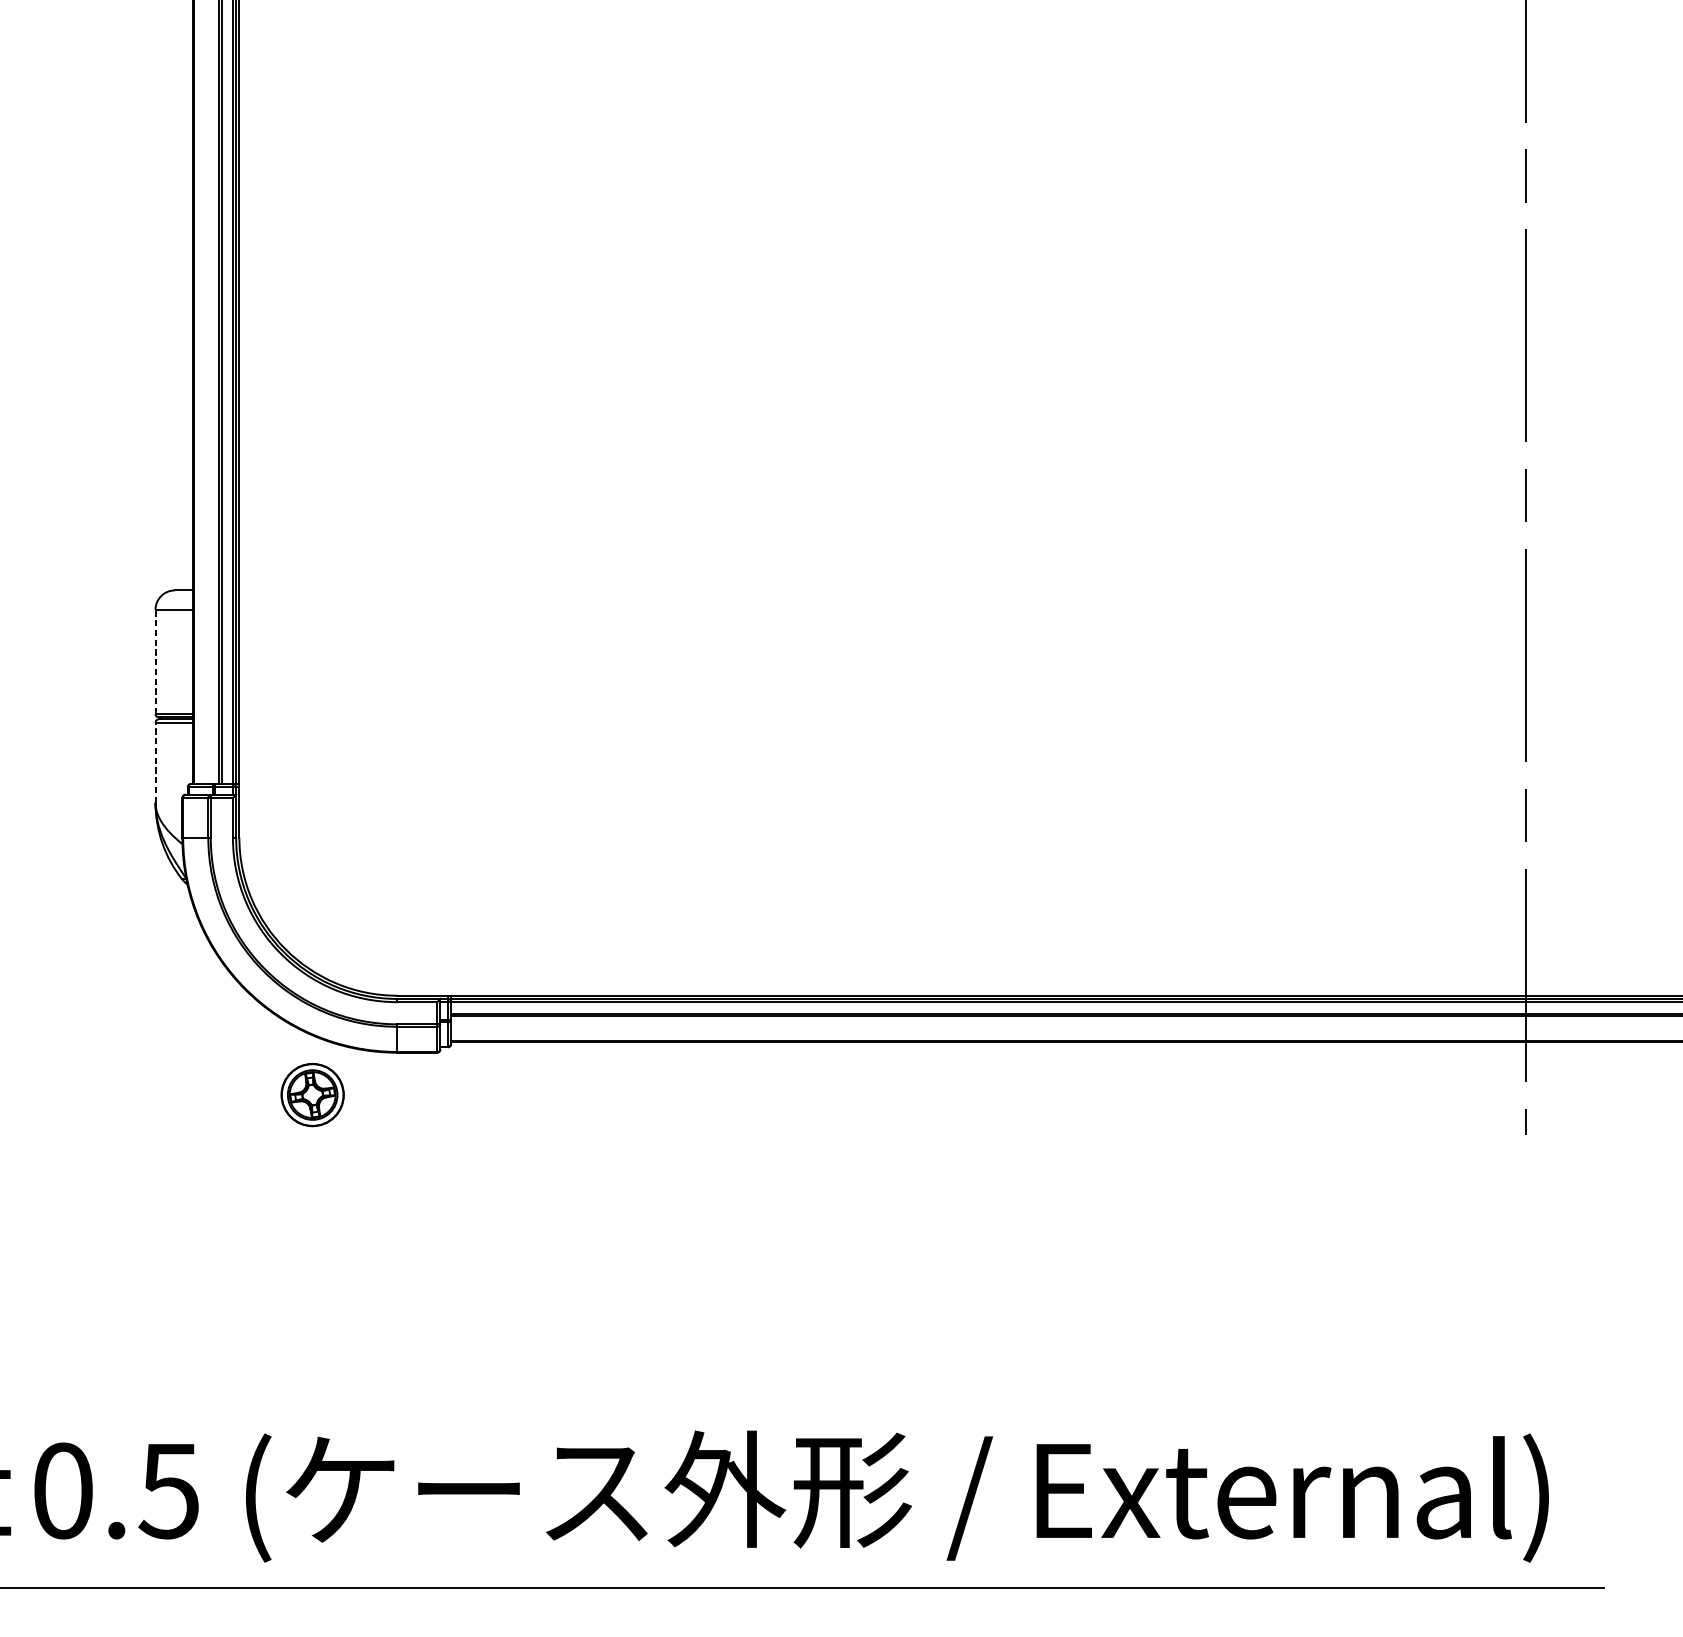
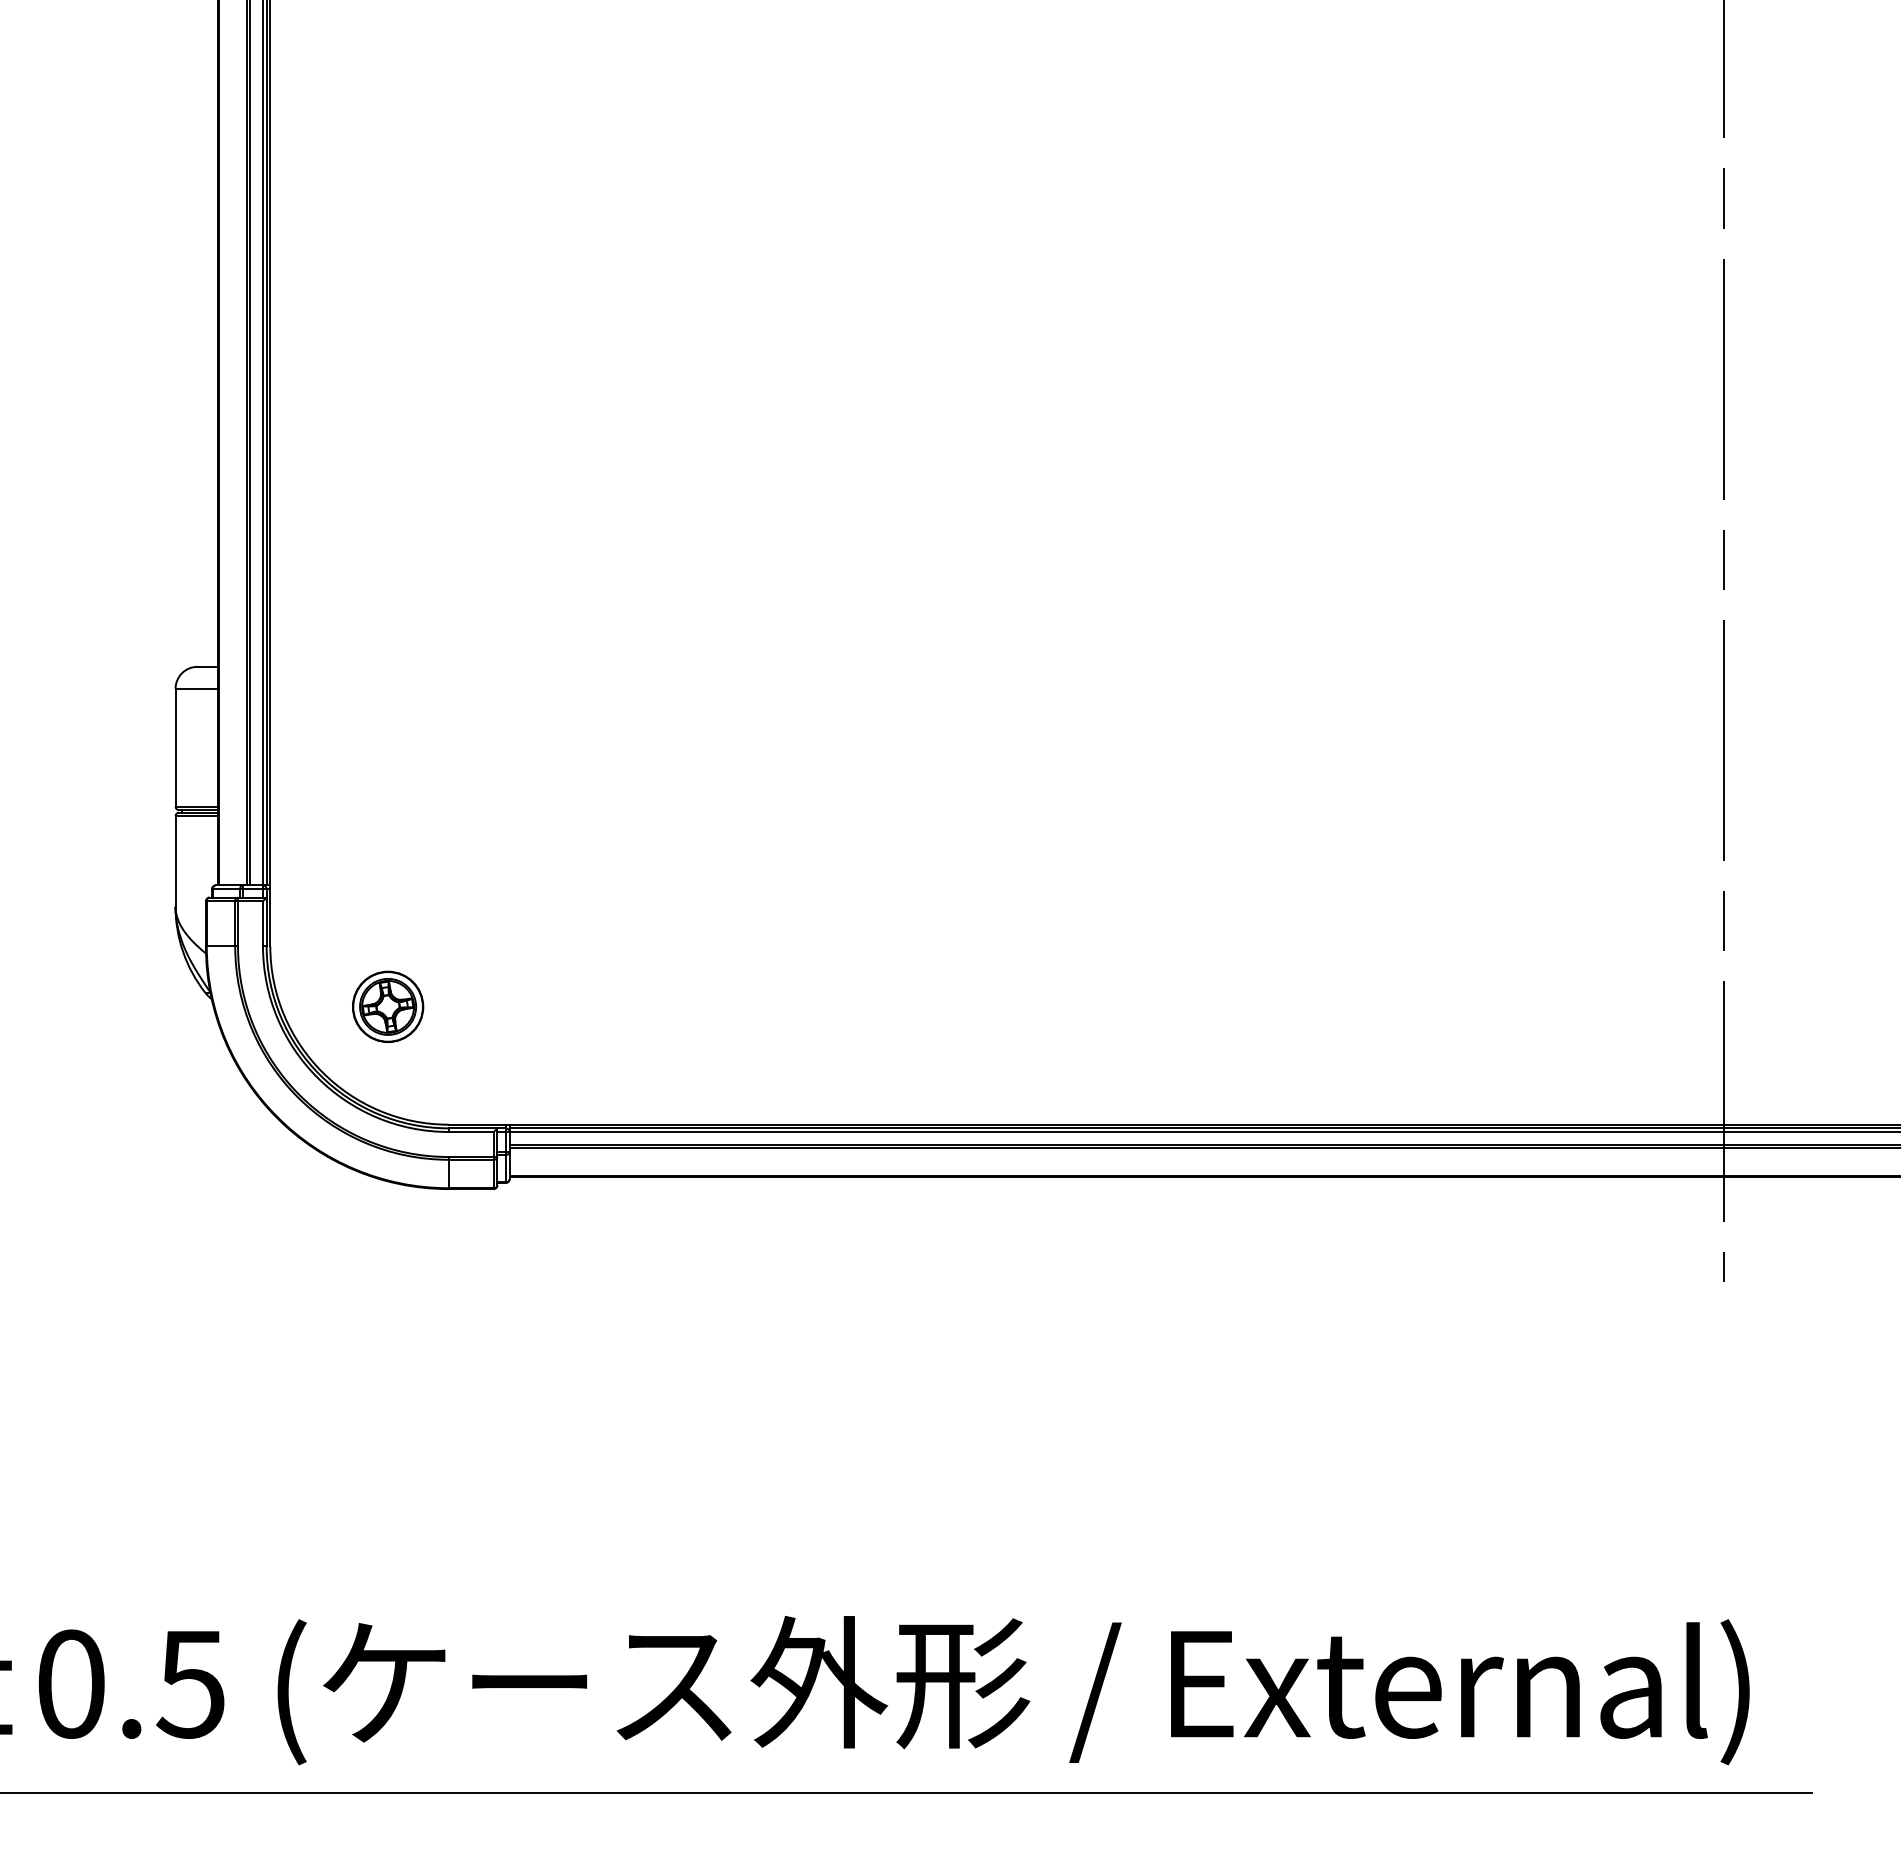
line: (155, 661) -> (175, 747), dashed -> solid
line: (155, 761) -> (175, 860), dashed -> solid
part: (313, 1094) -> (388, 1006), moved

